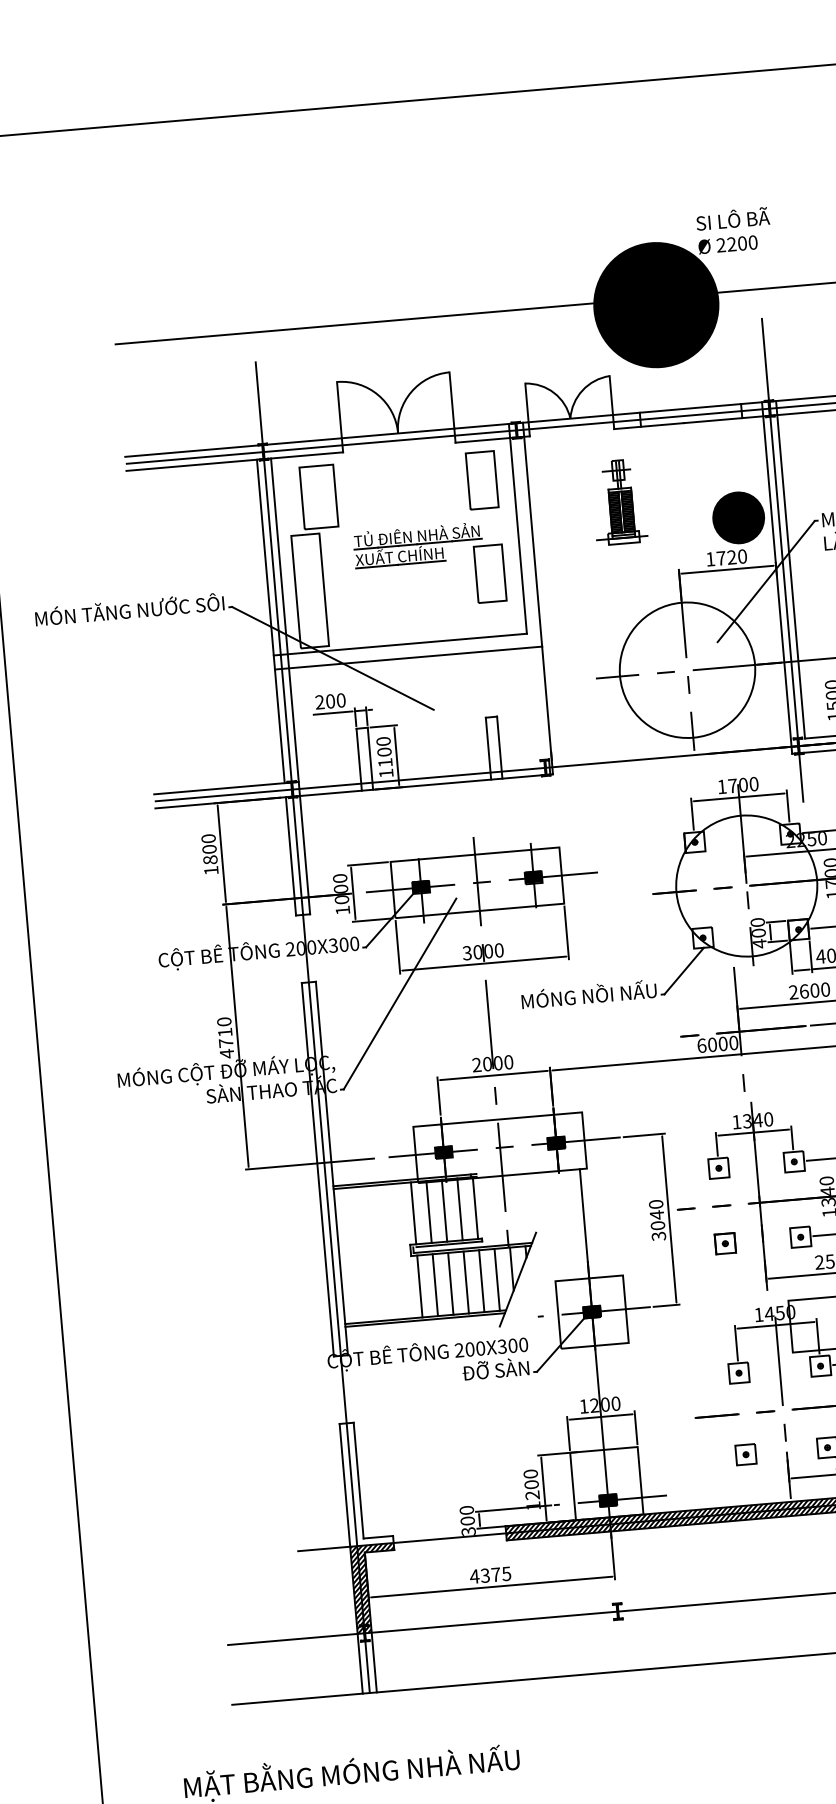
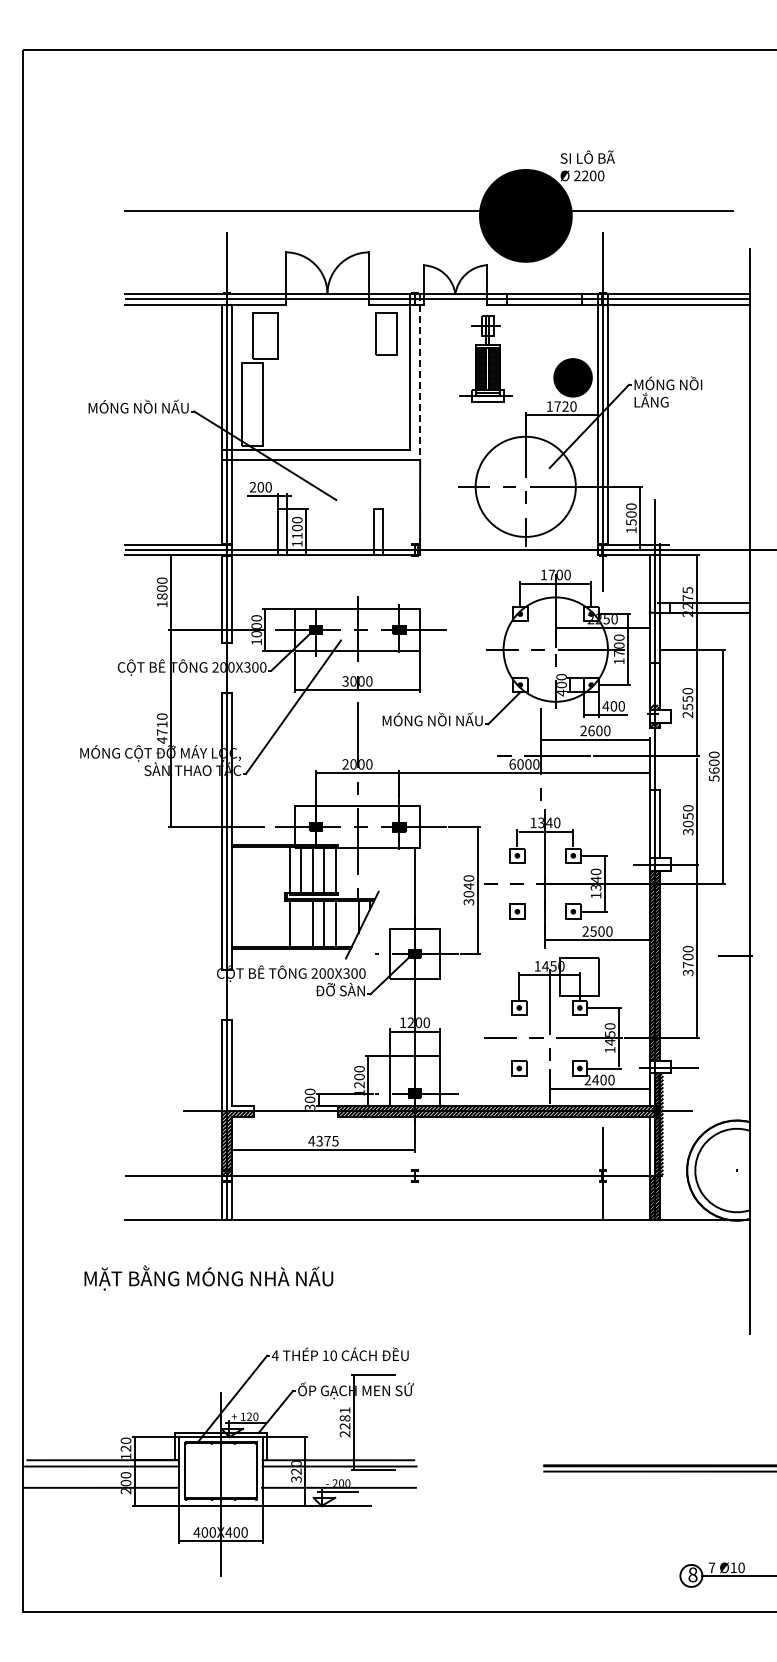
part: (618, 501) -> (485, 358), size x1.4
line: (533, 535) -> (420, 377), solid -> dashed
part: (429, 566) -> (342, 394), removed
text: (129, 609) -> (118, 406), MÓN TĂNG NƯỚC SÔI -> MÓNG NỒI NẤU
line: (497, 1279) -> (347, 923), removed
line: (435, 1284) -> (301, 923), removed

